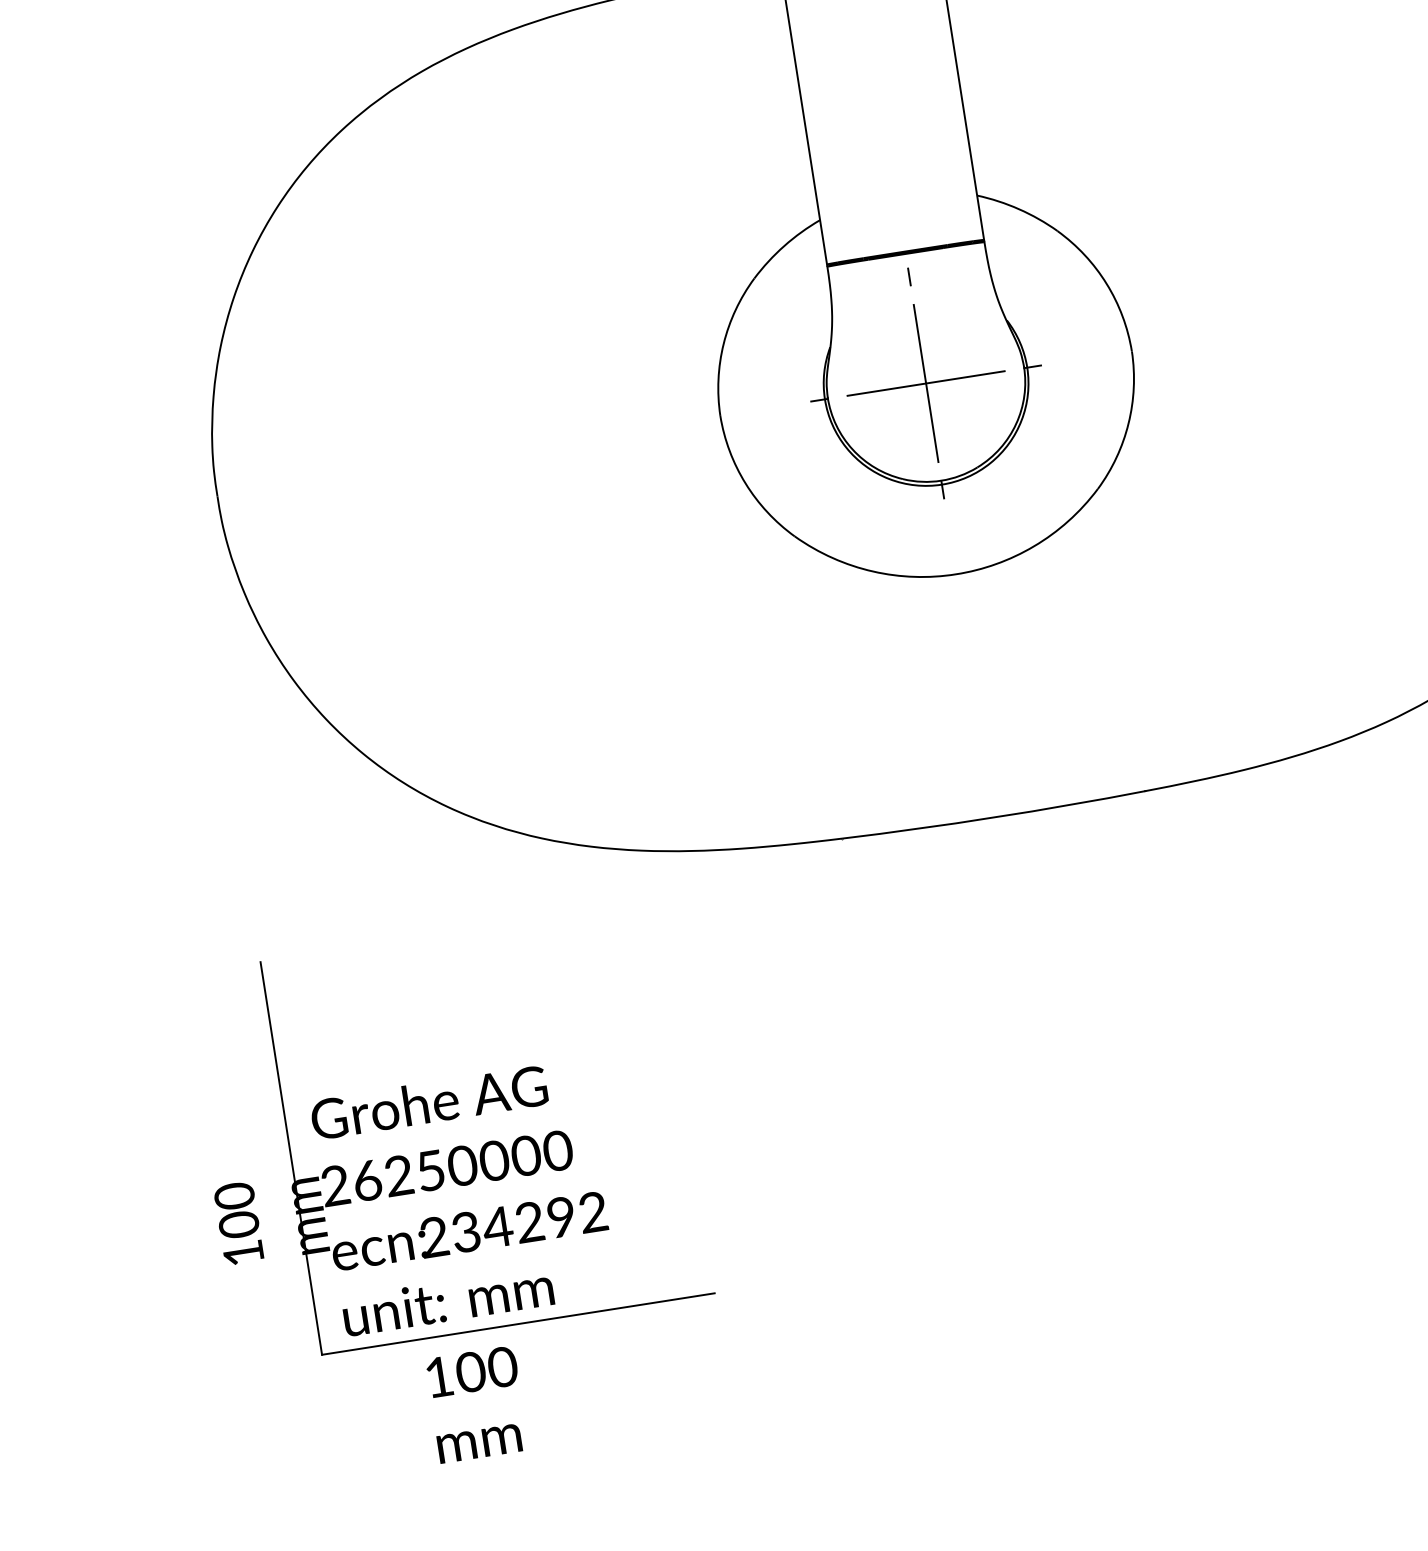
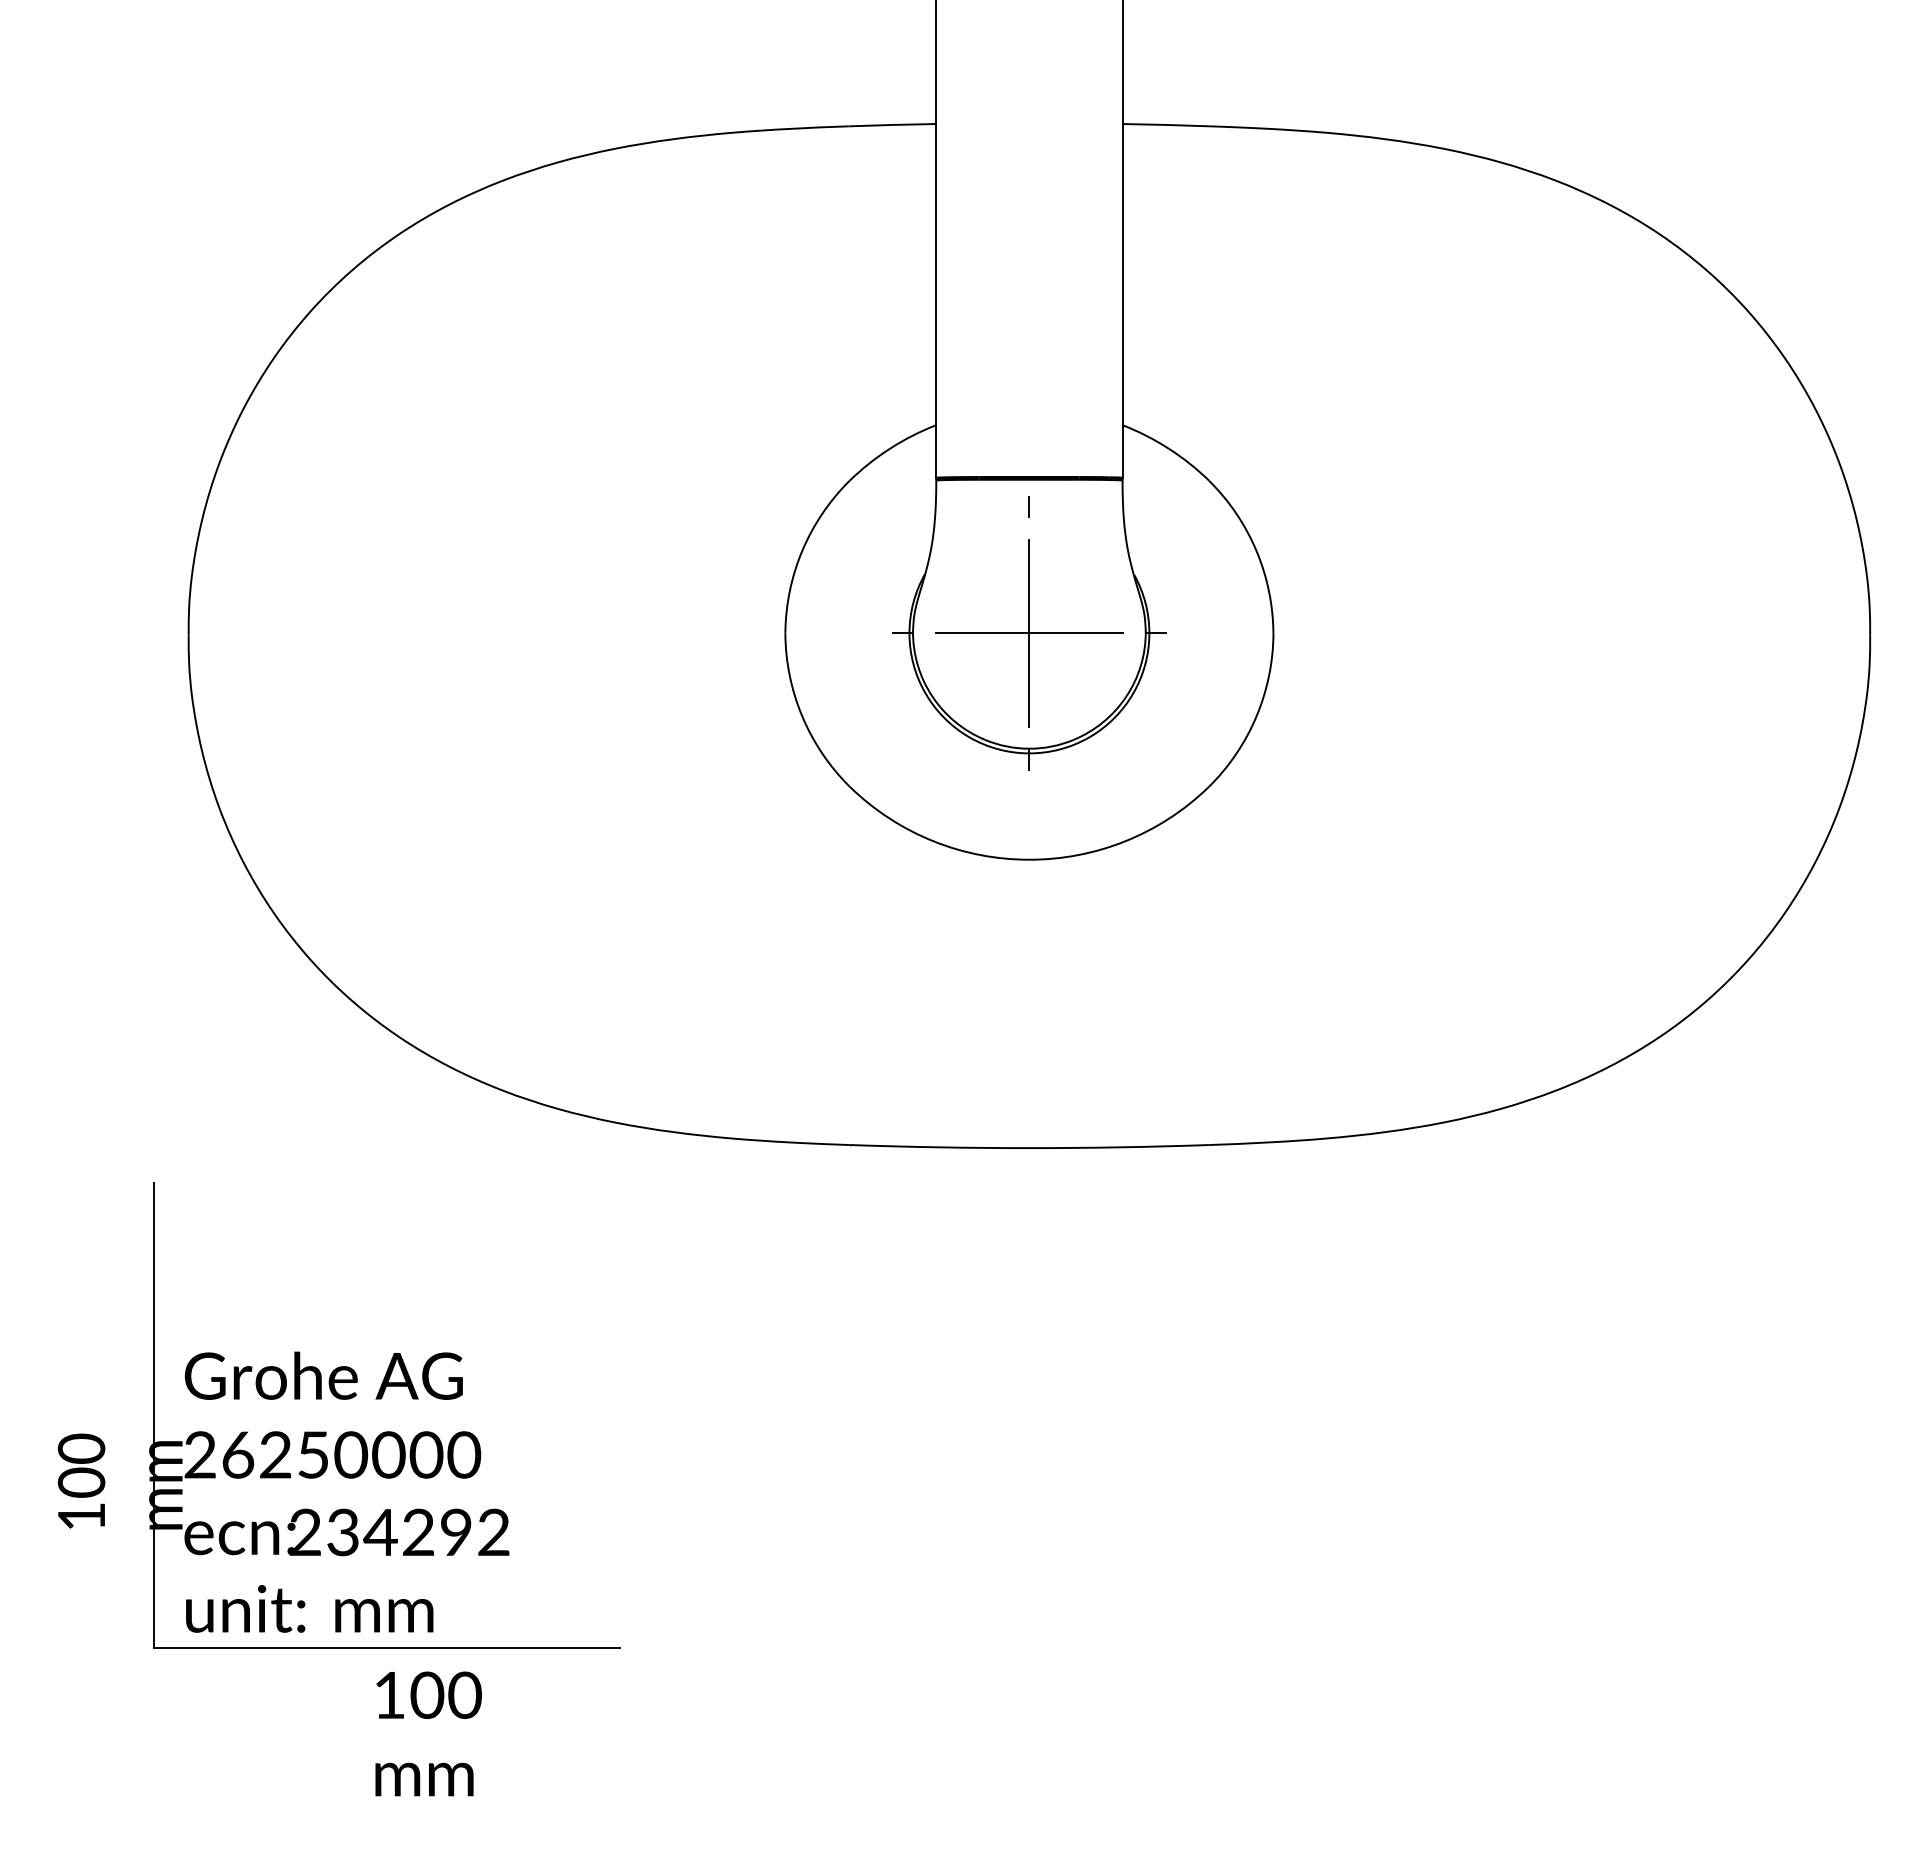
text: (476, 1404) -> (428, 1733), moved

